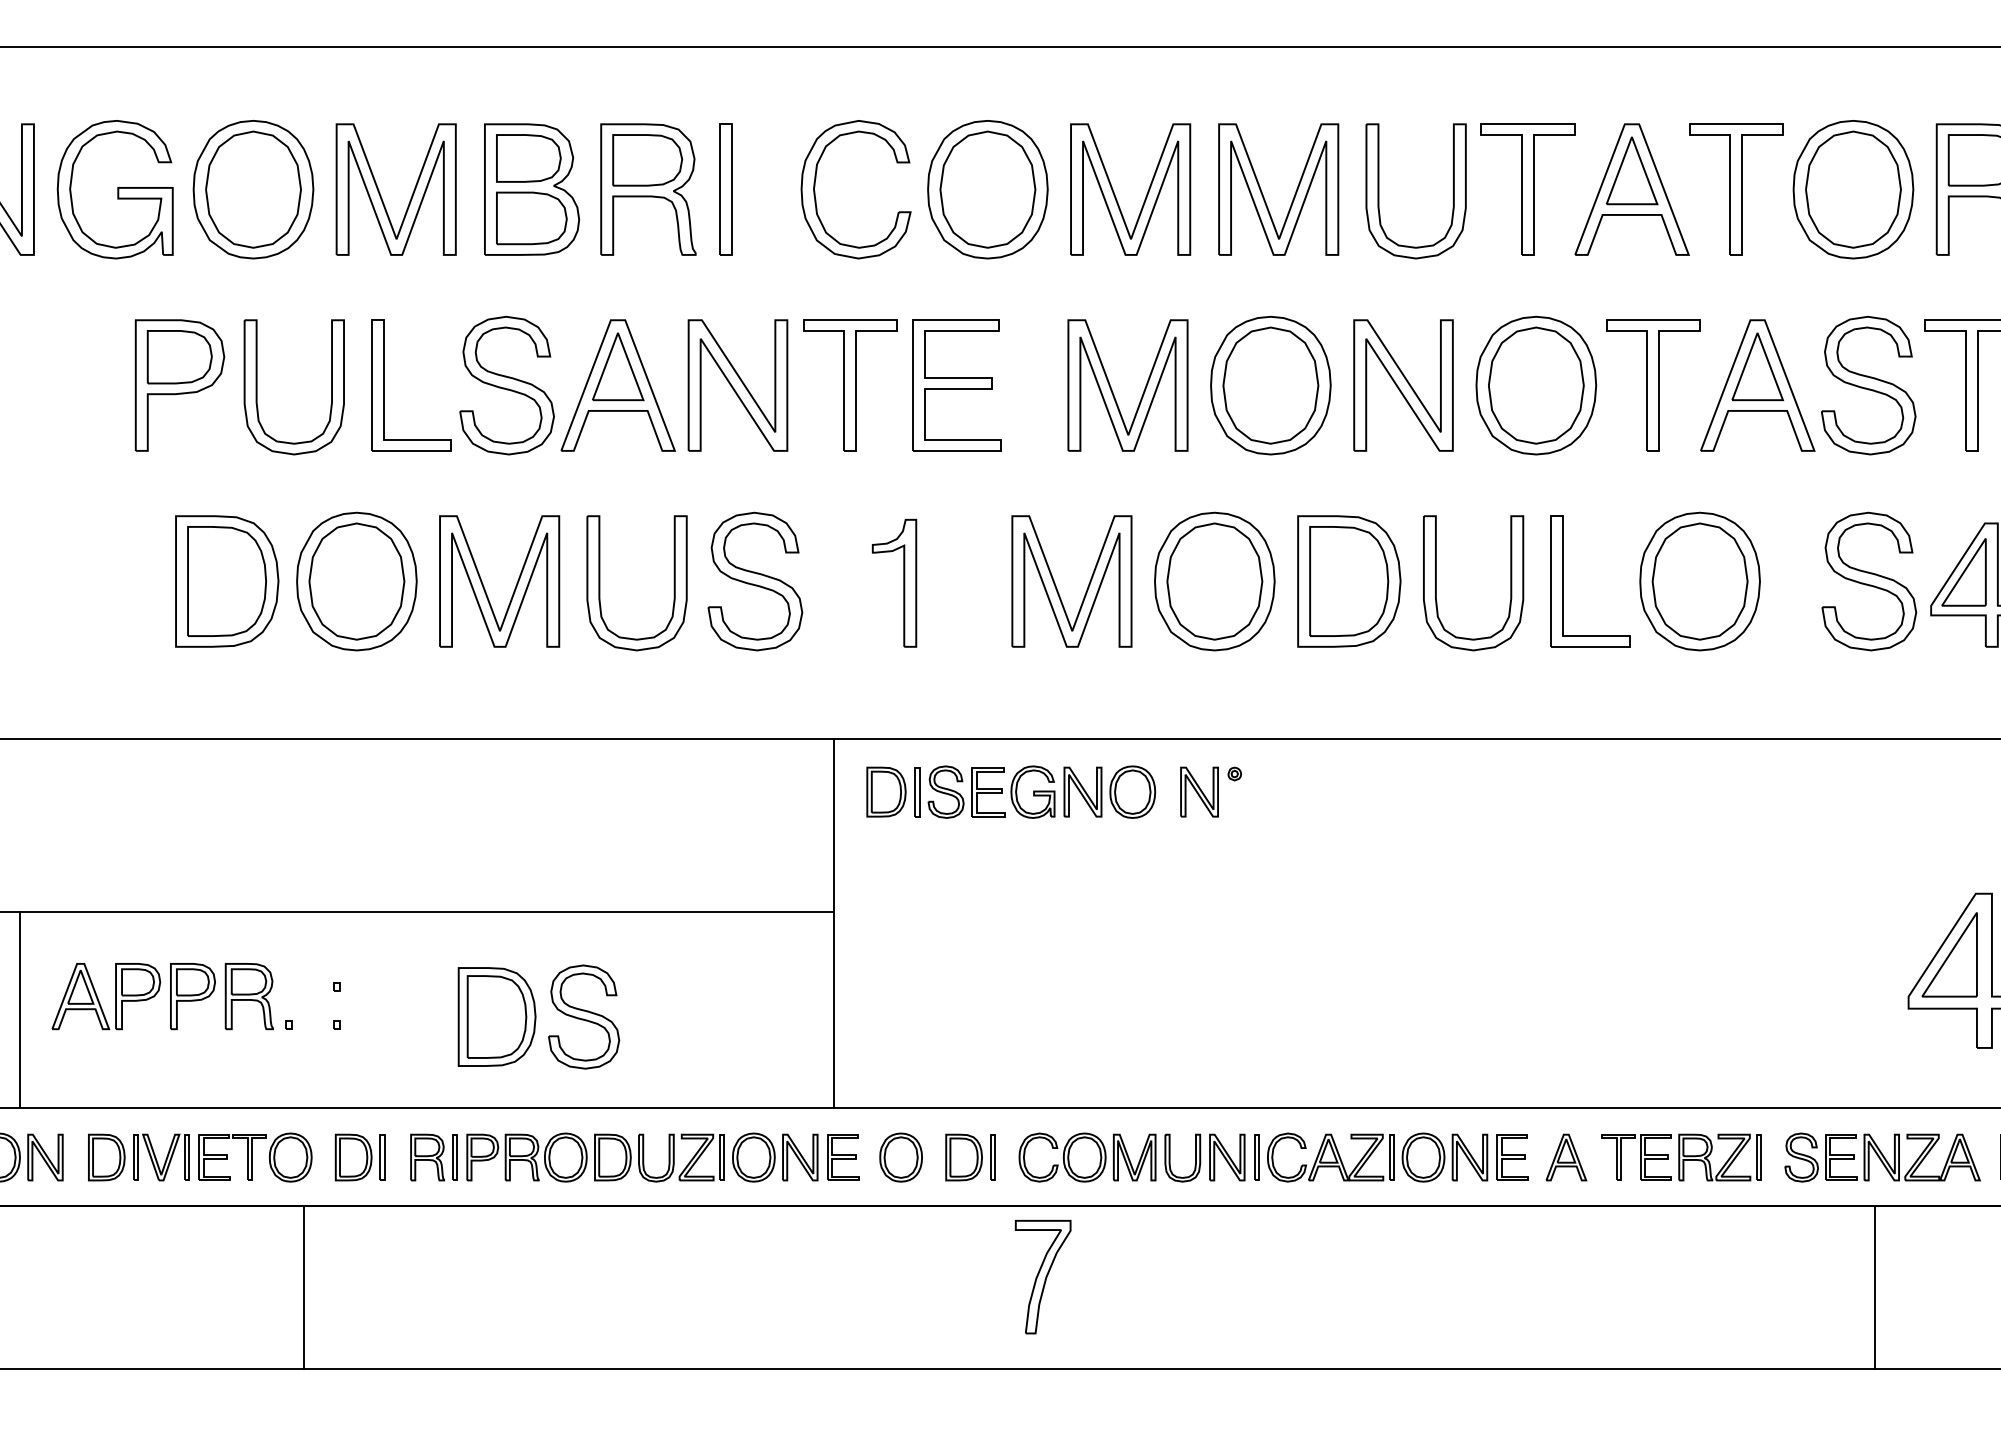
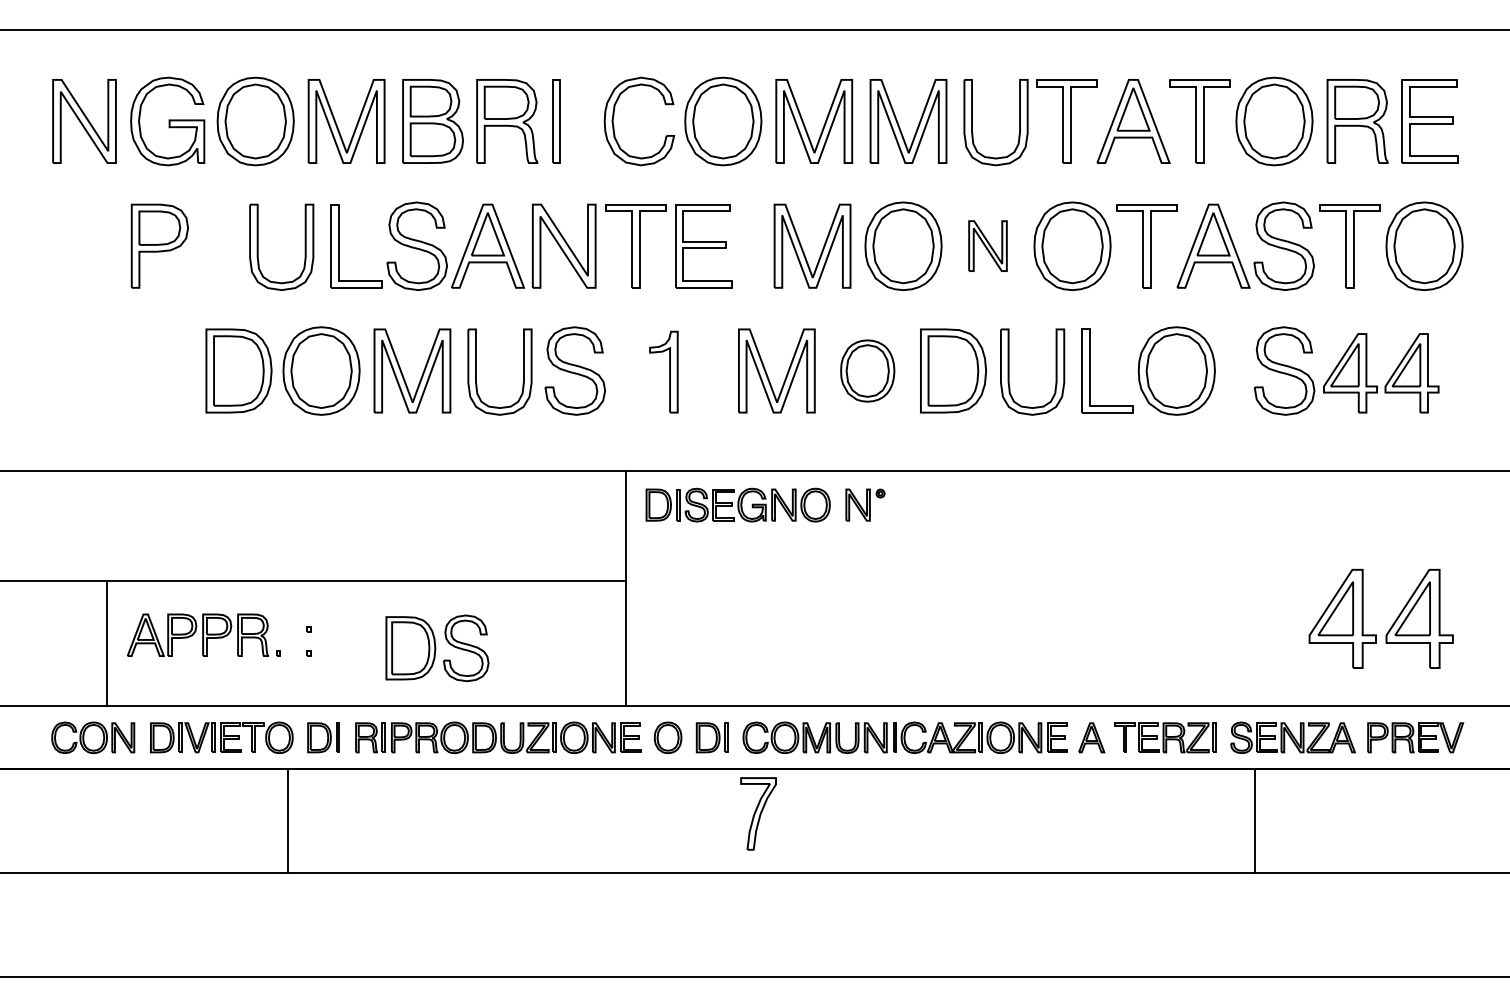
part: (179, 384) -> (159, 245), moved
part: (1402, 384) -> (987, 245), size x0.6
part: (1214, 580) -> (867, 370), size x0.7
line: (1875, 1287) -> (1254, 820), moved

